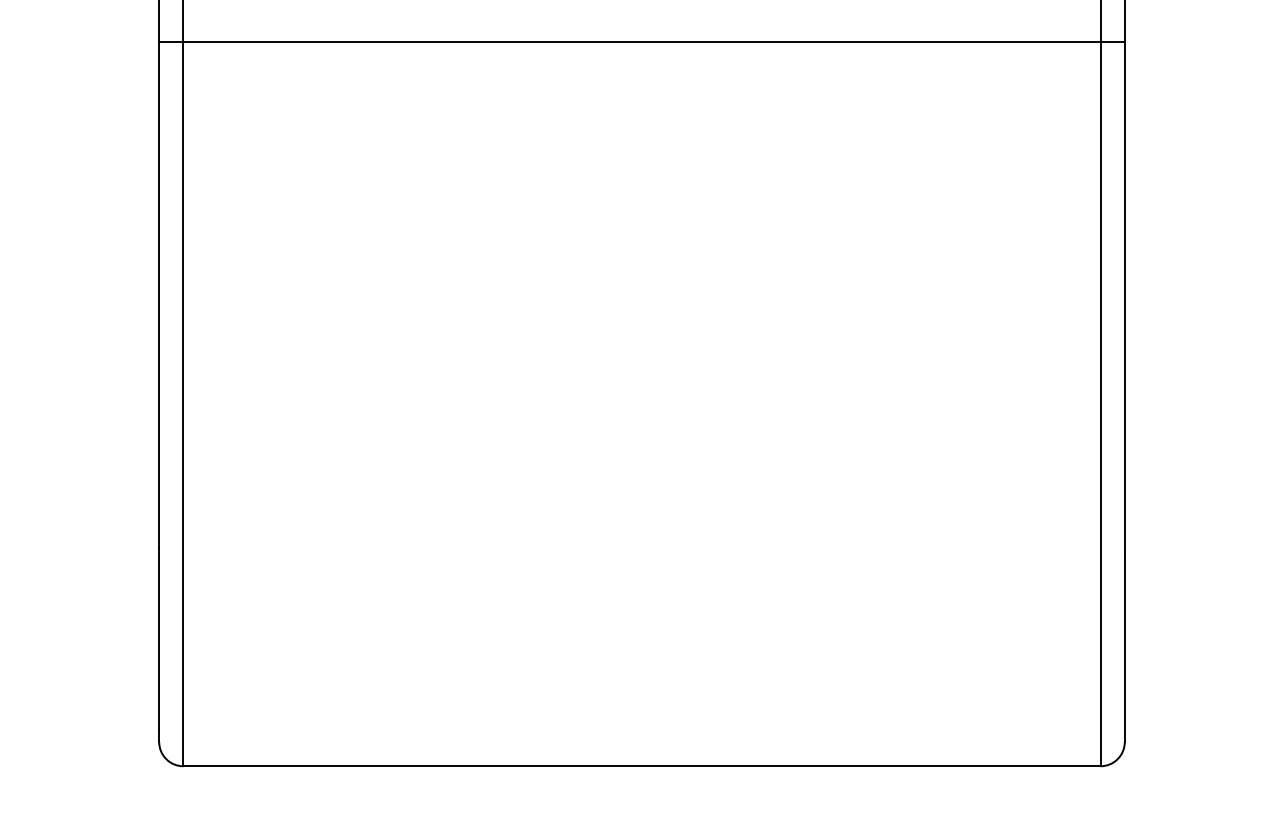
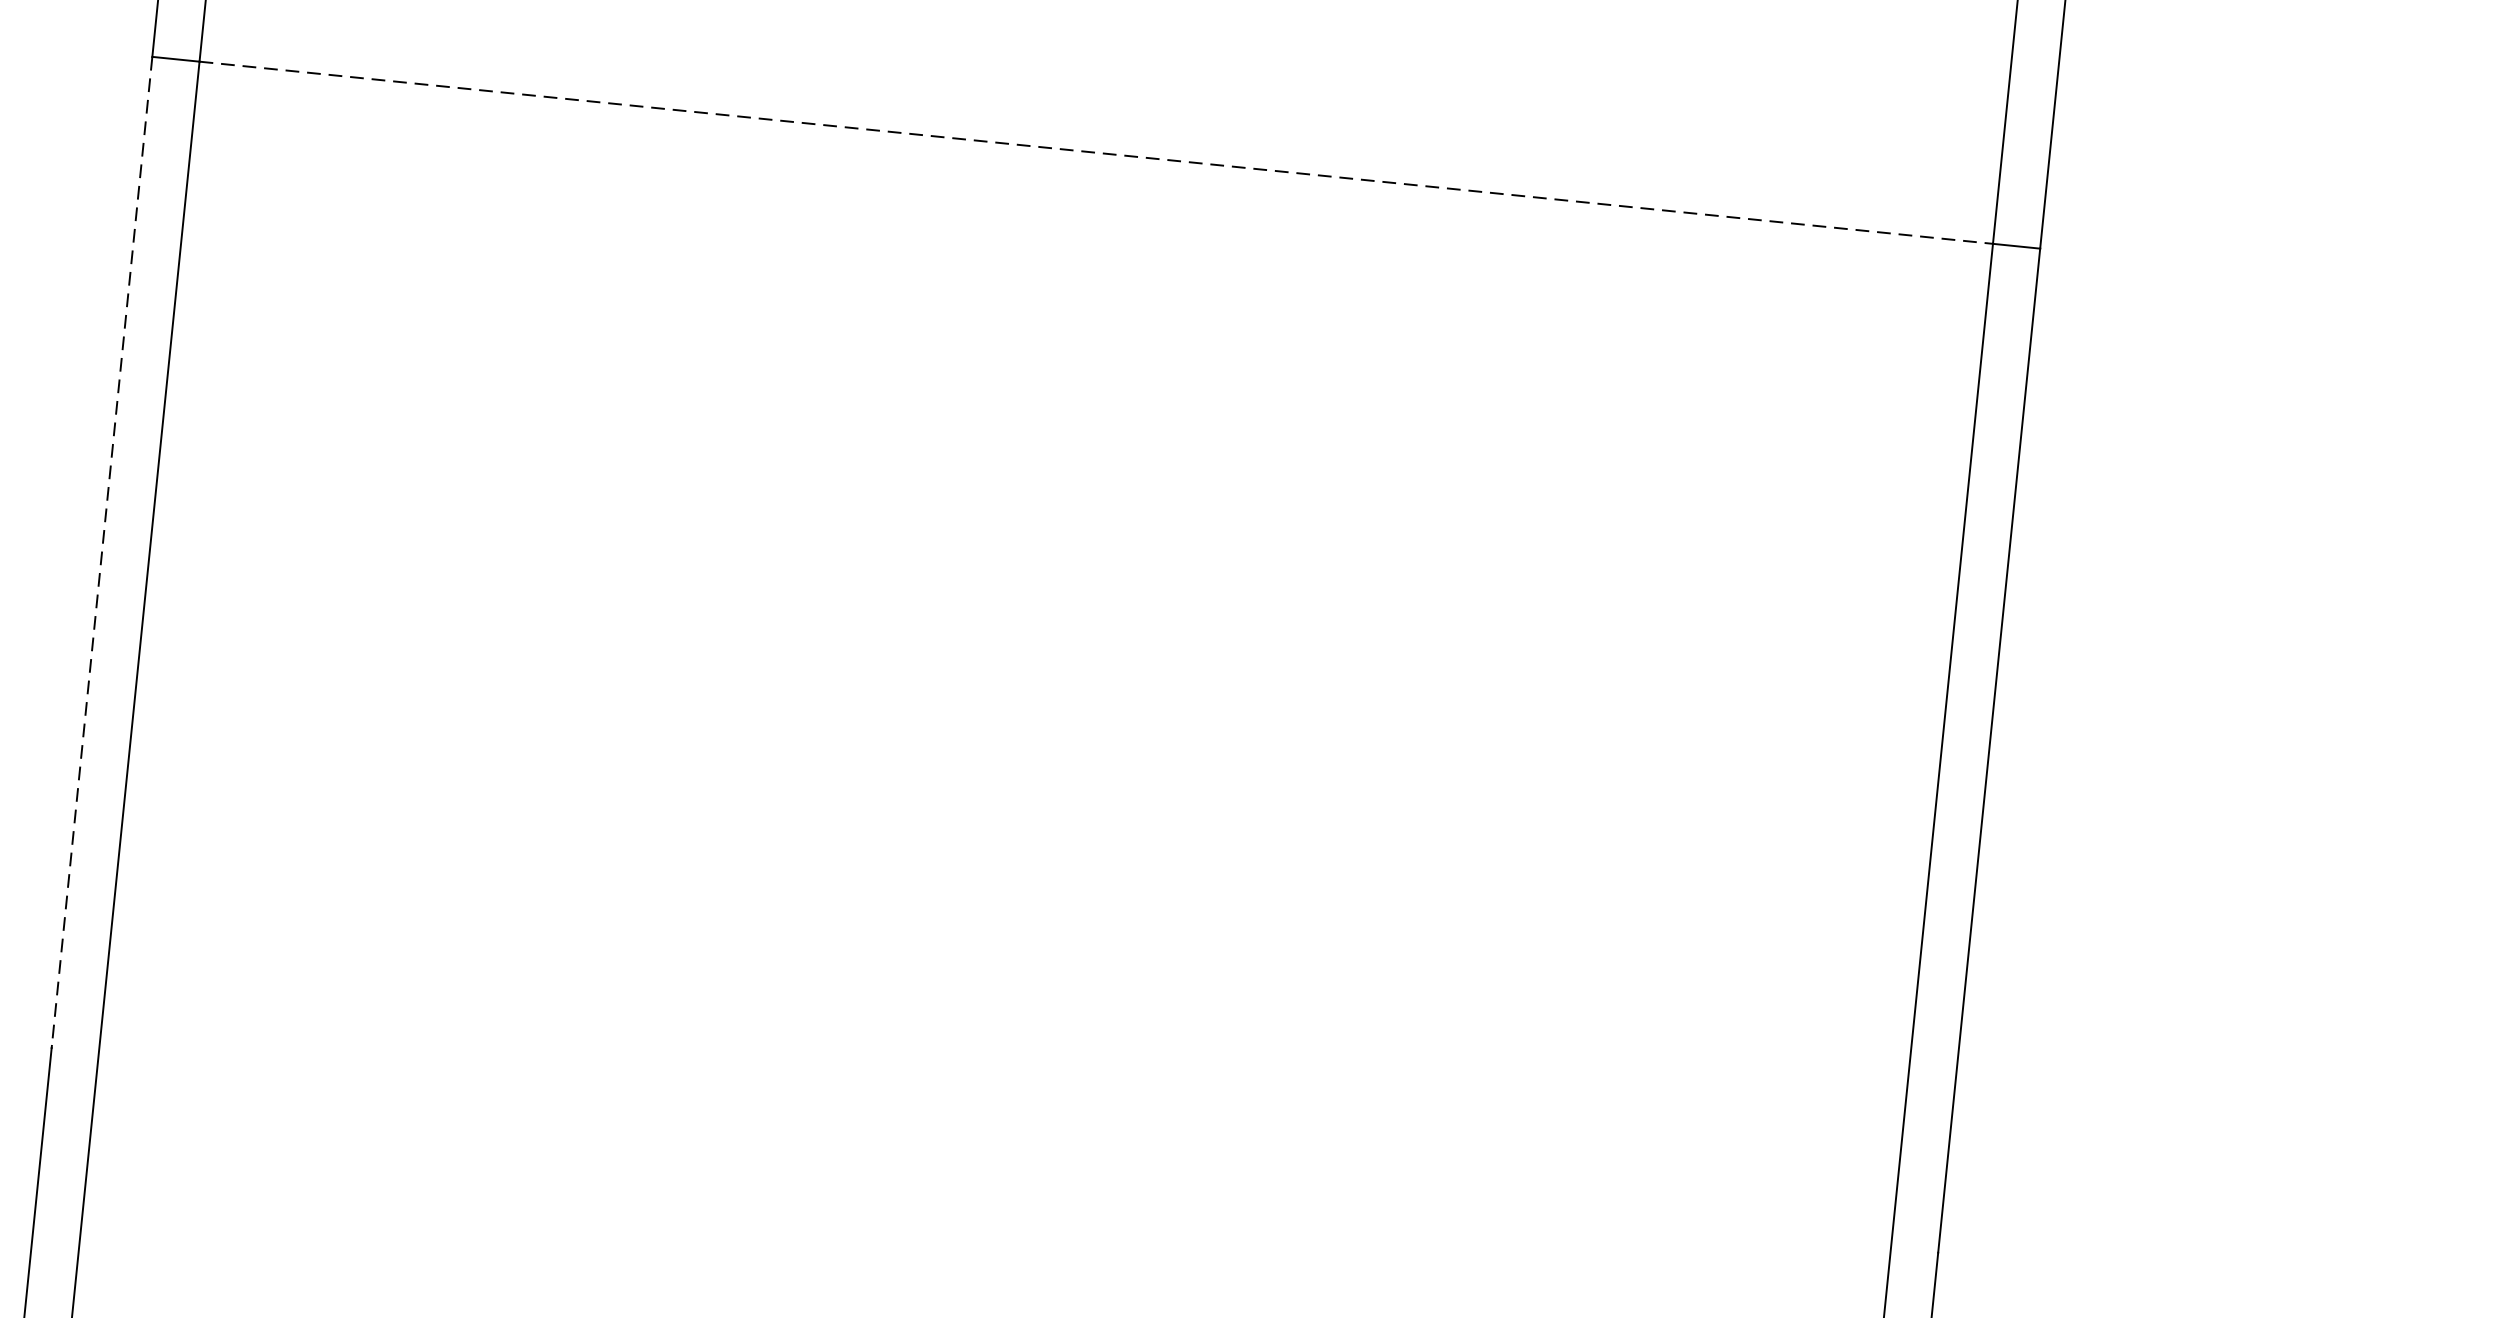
line: (641, 42) -> (1095, 153), solid -> dashed
line: (159, 295) -> (102, 552), solid -> dashed

